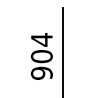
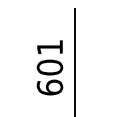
text: (41, 56) -> (49, 67), 904 -> 601

